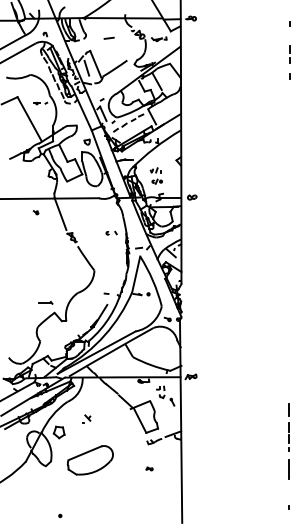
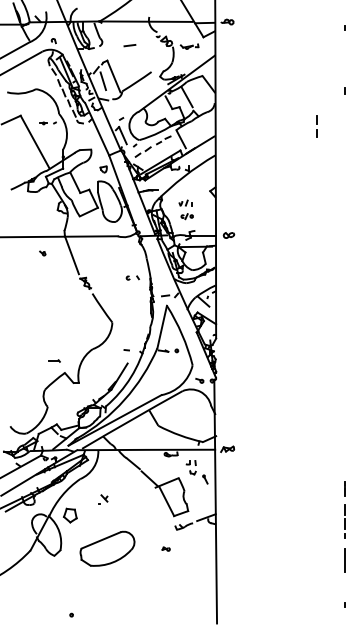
line: (289, 53) -> (316, 124), moved
part: (45, 302) -> (54, 360), size x0.7
part: (149, 468) -> (165, 548), moved

